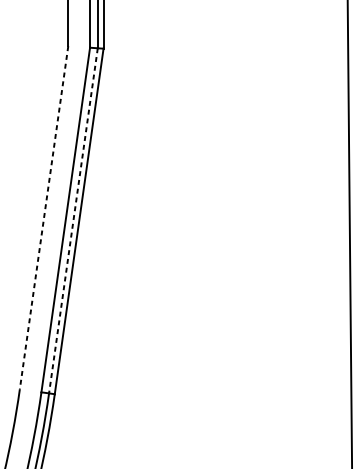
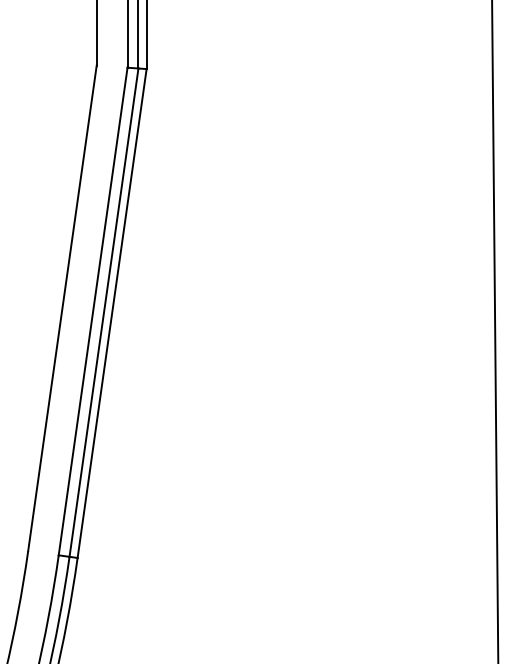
line: (44, 217) -> (62, 308), dashed -> solid
line: (73, 220) -> (104, 312), dashed -> solid

